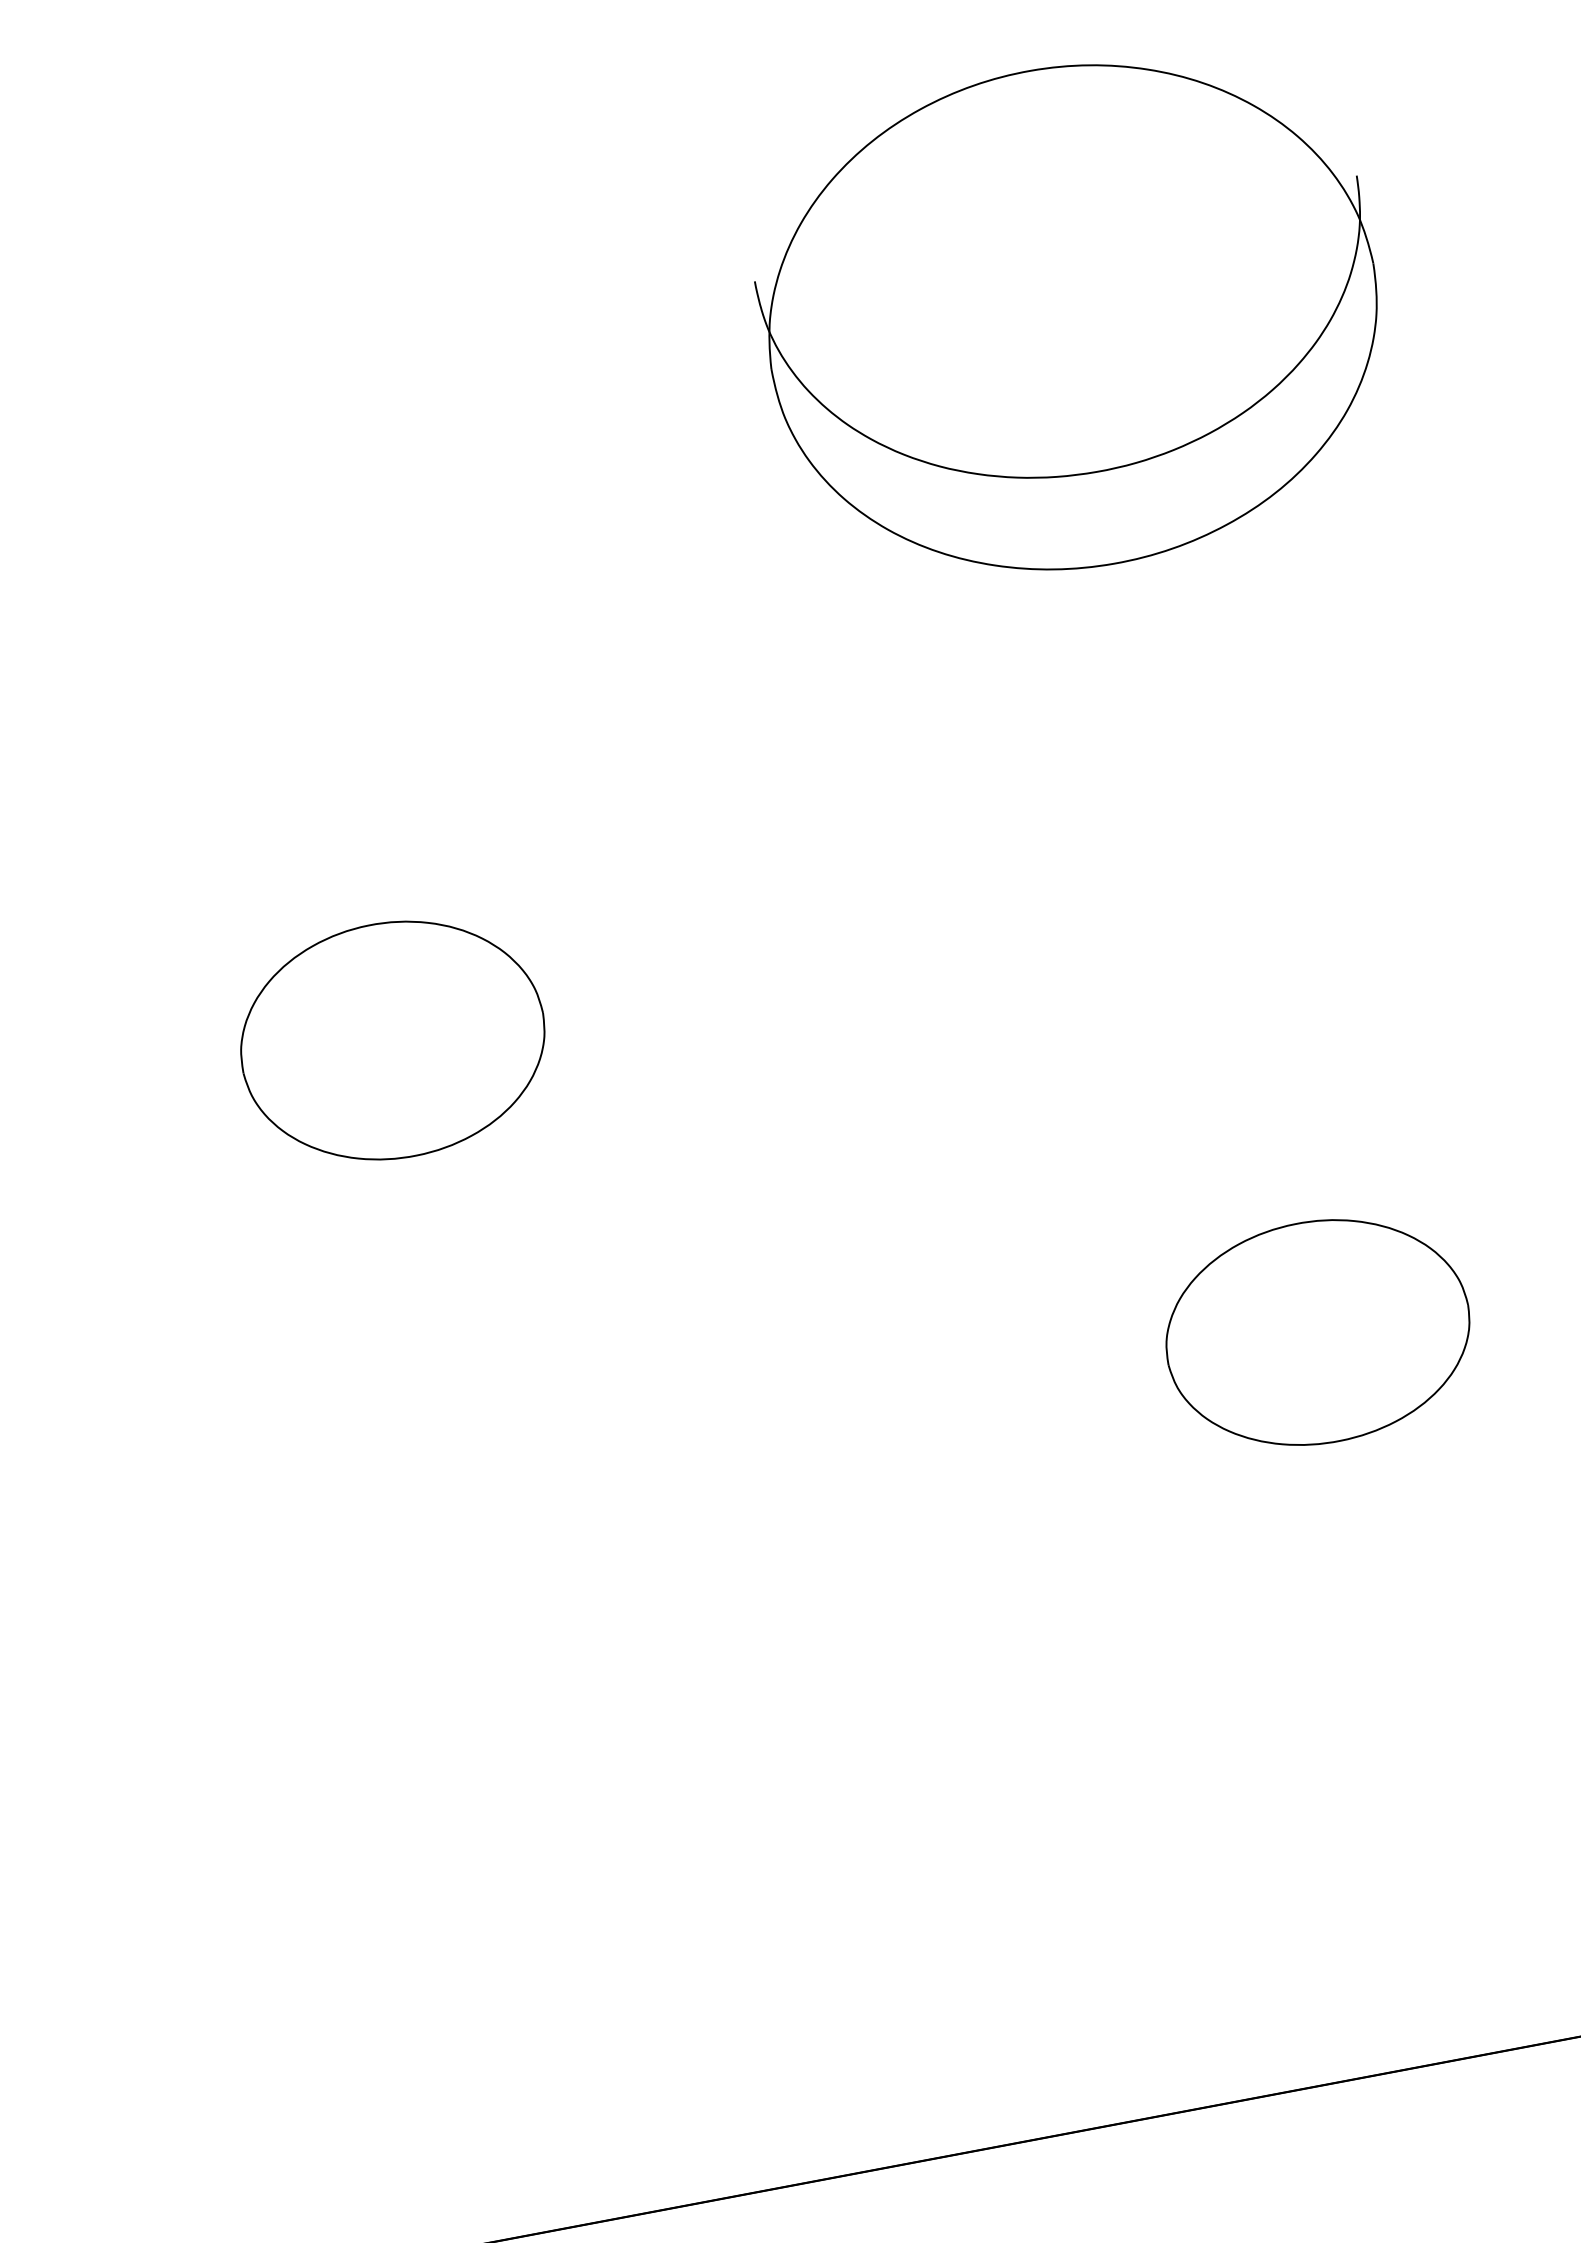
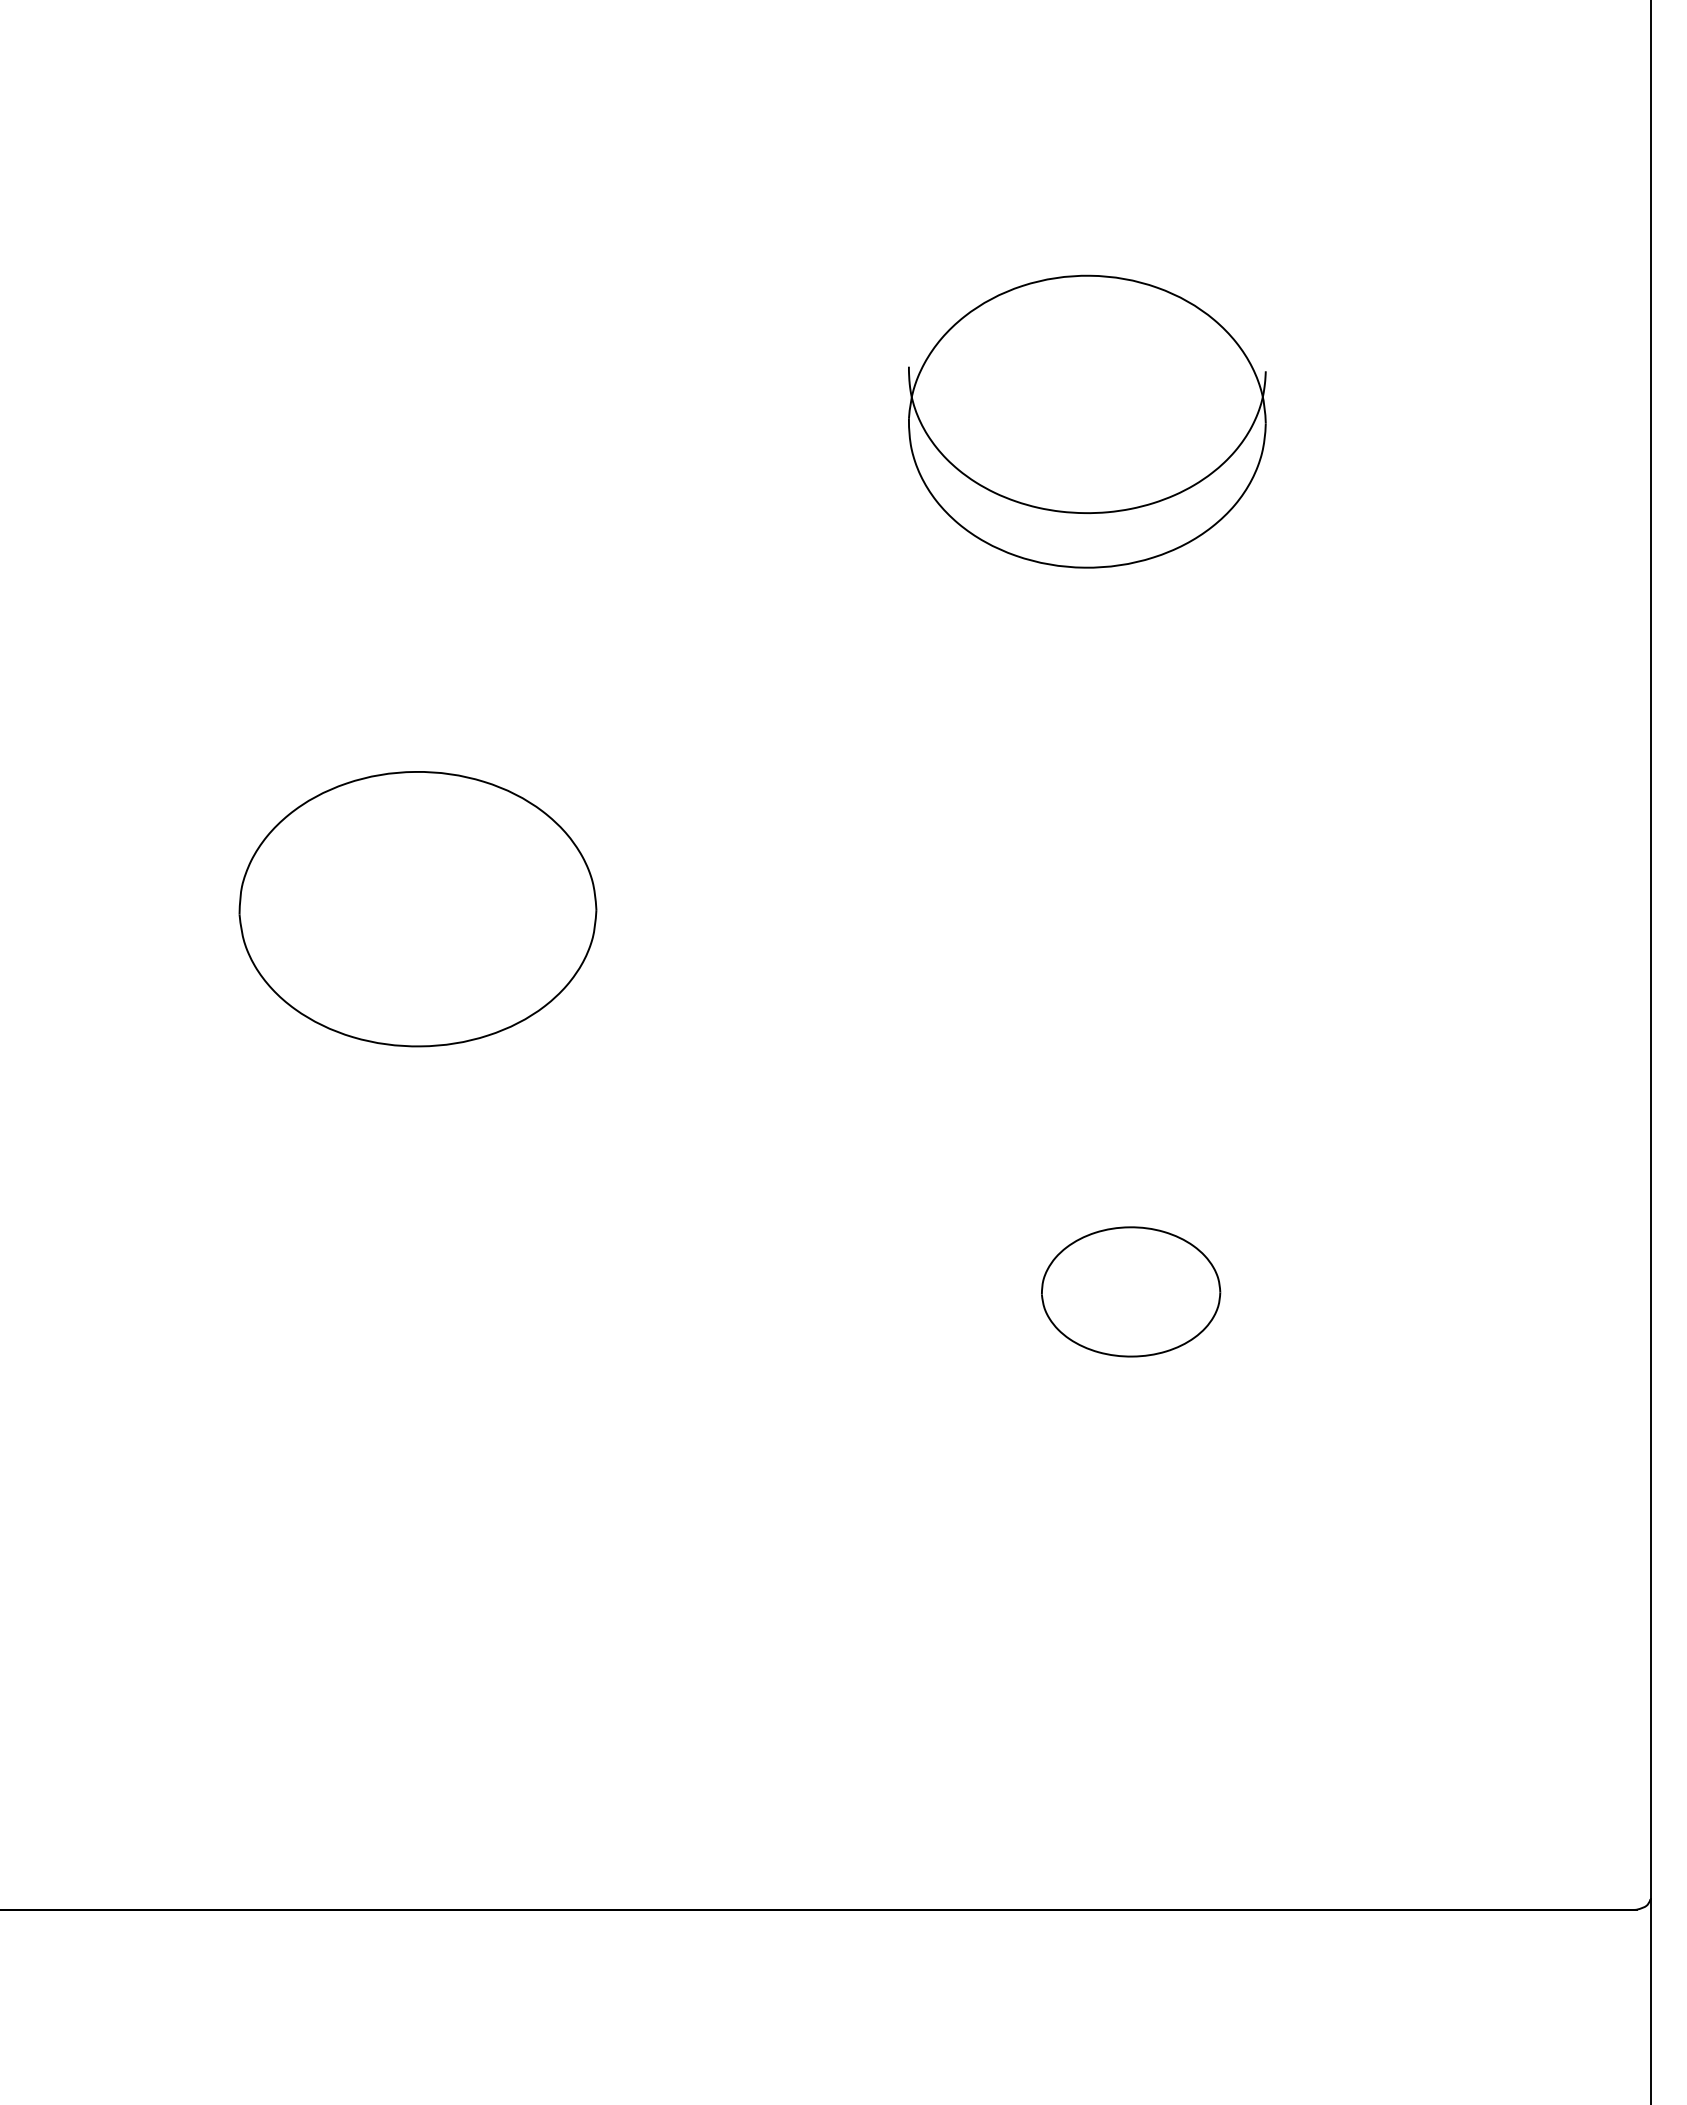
part: (1072, 317) -> (1087, 421), size x0.7
part: (392, 1040) -> (417, 909), size x1.4
part: (1317, 1332) -> (1130, 1291), size x0.7

